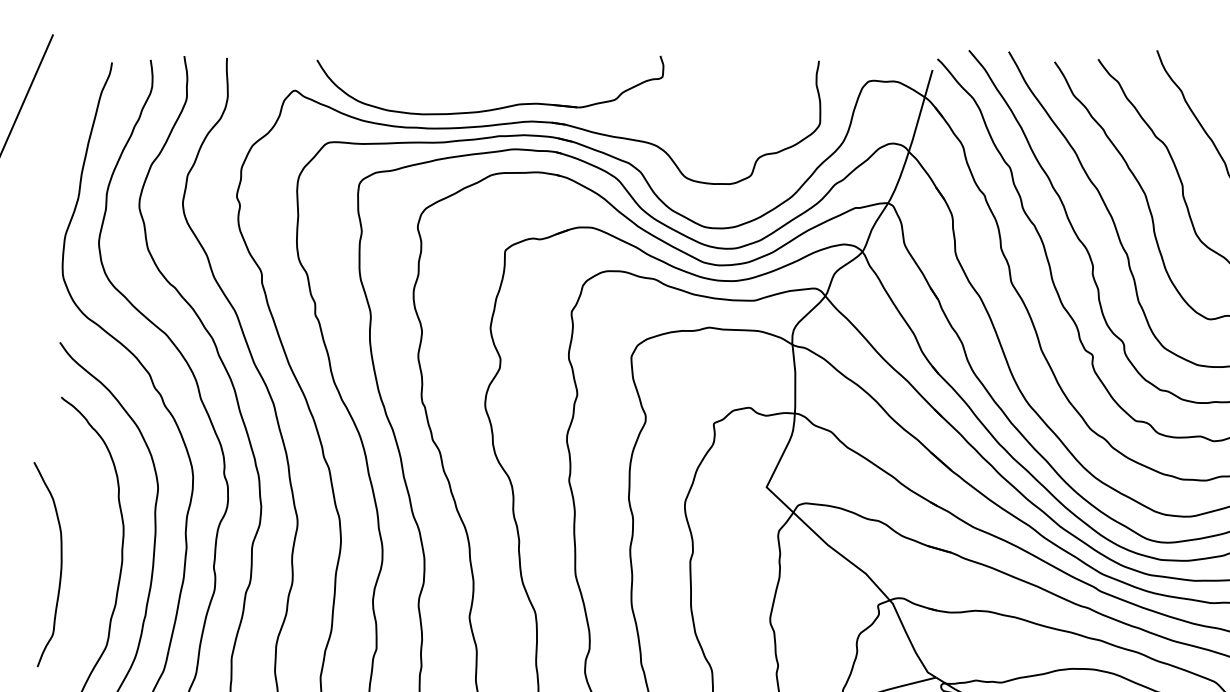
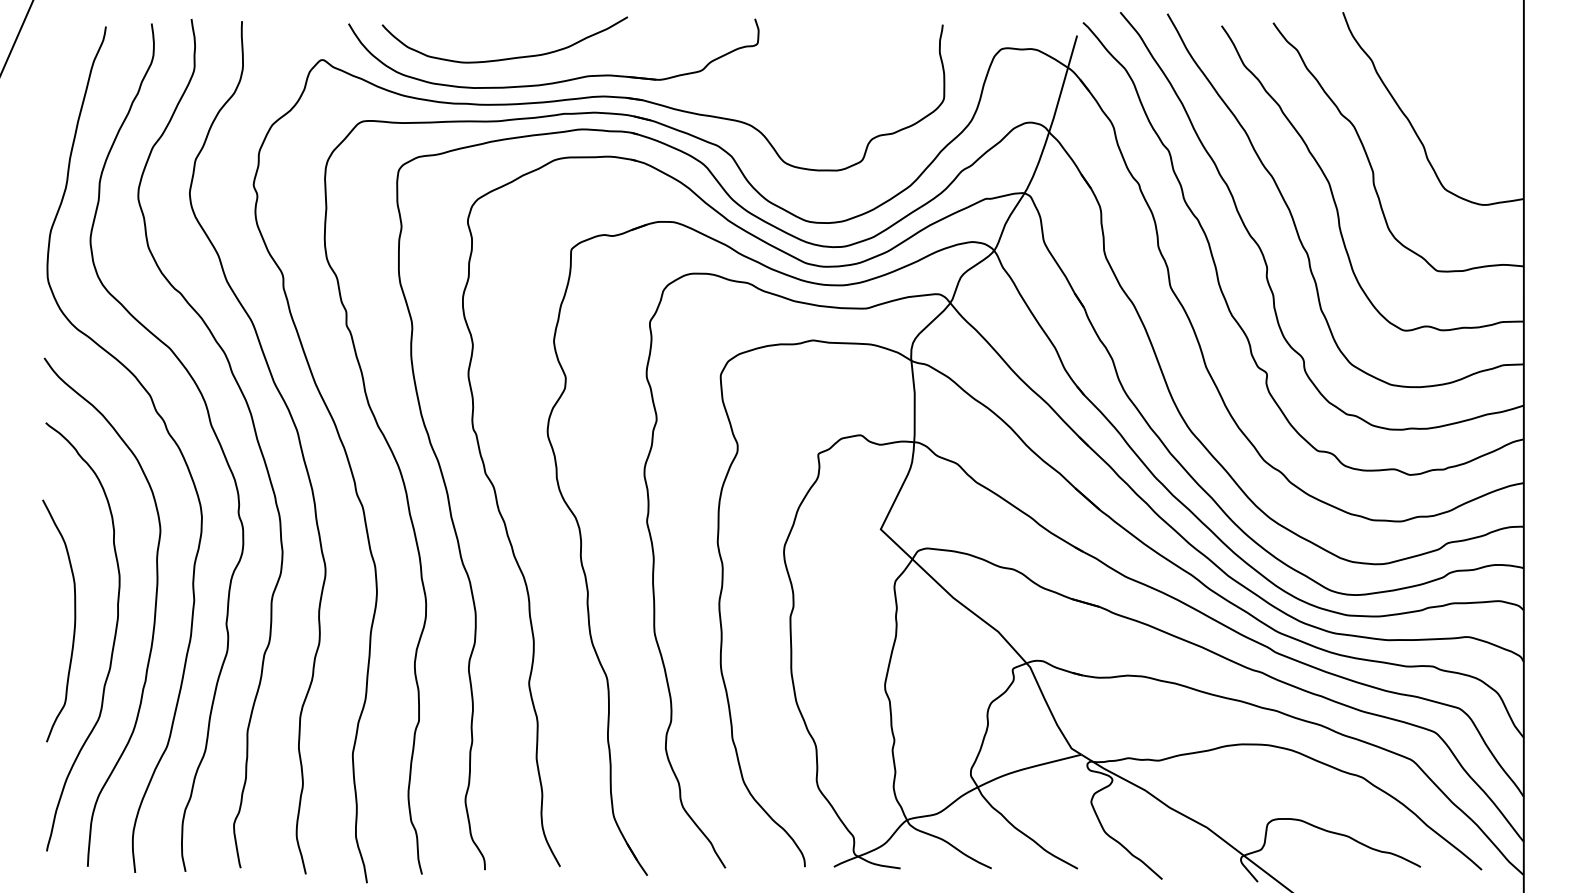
curve: (453, 88) -> (510, 57), added
curve: (60, 564) -> (74, 620), moved

